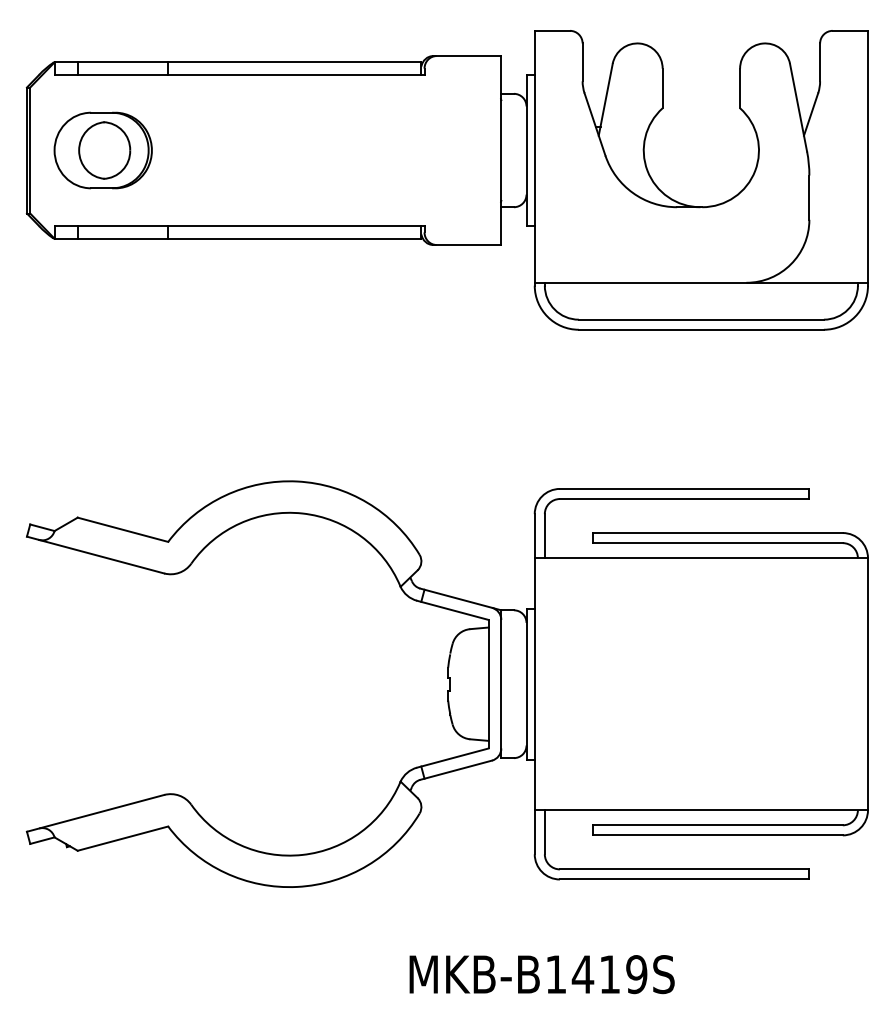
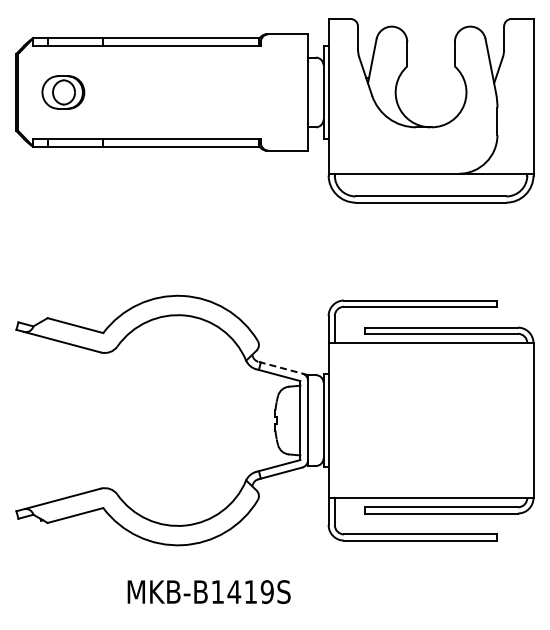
part: (103, 150) -> (63, 92), size x0.7
line: (461, 599) -> (283, 368), solid -> dashed
text: (541, 973) -> (208, 591), moved

